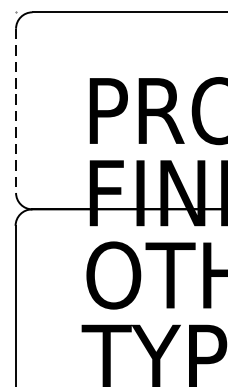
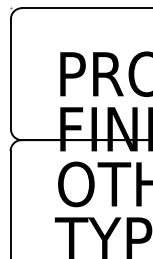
line: (15, 111) -> (10, 74), dashed -> solid

